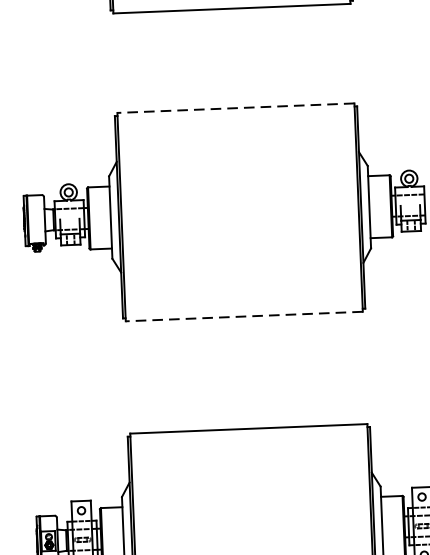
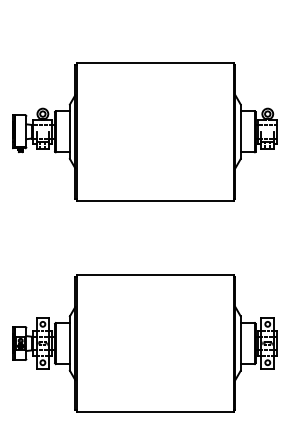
line: (234, 107) -> (154, 62), dashed -> solid
line: (243, 316) -> (154, 200), dashed -> solid

